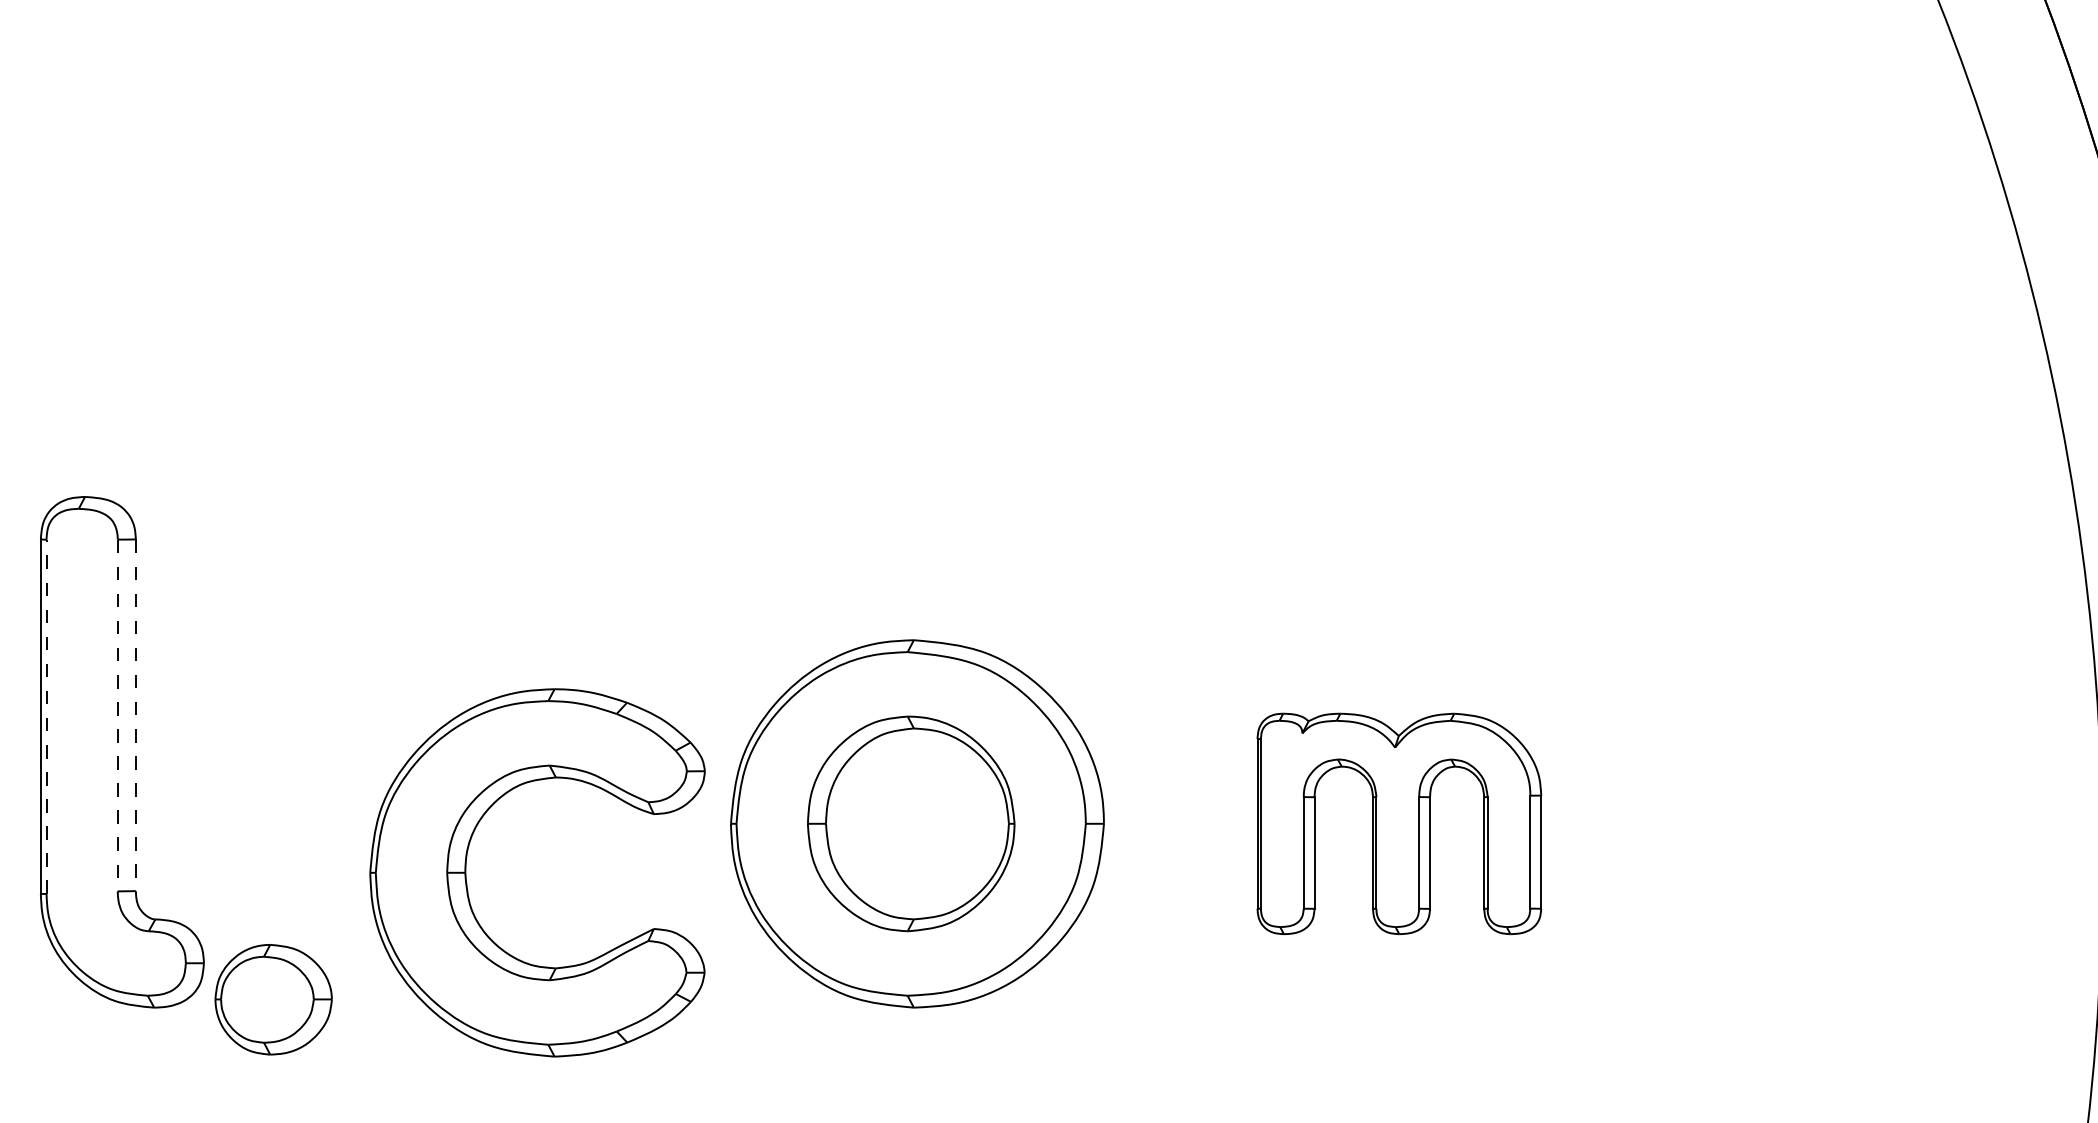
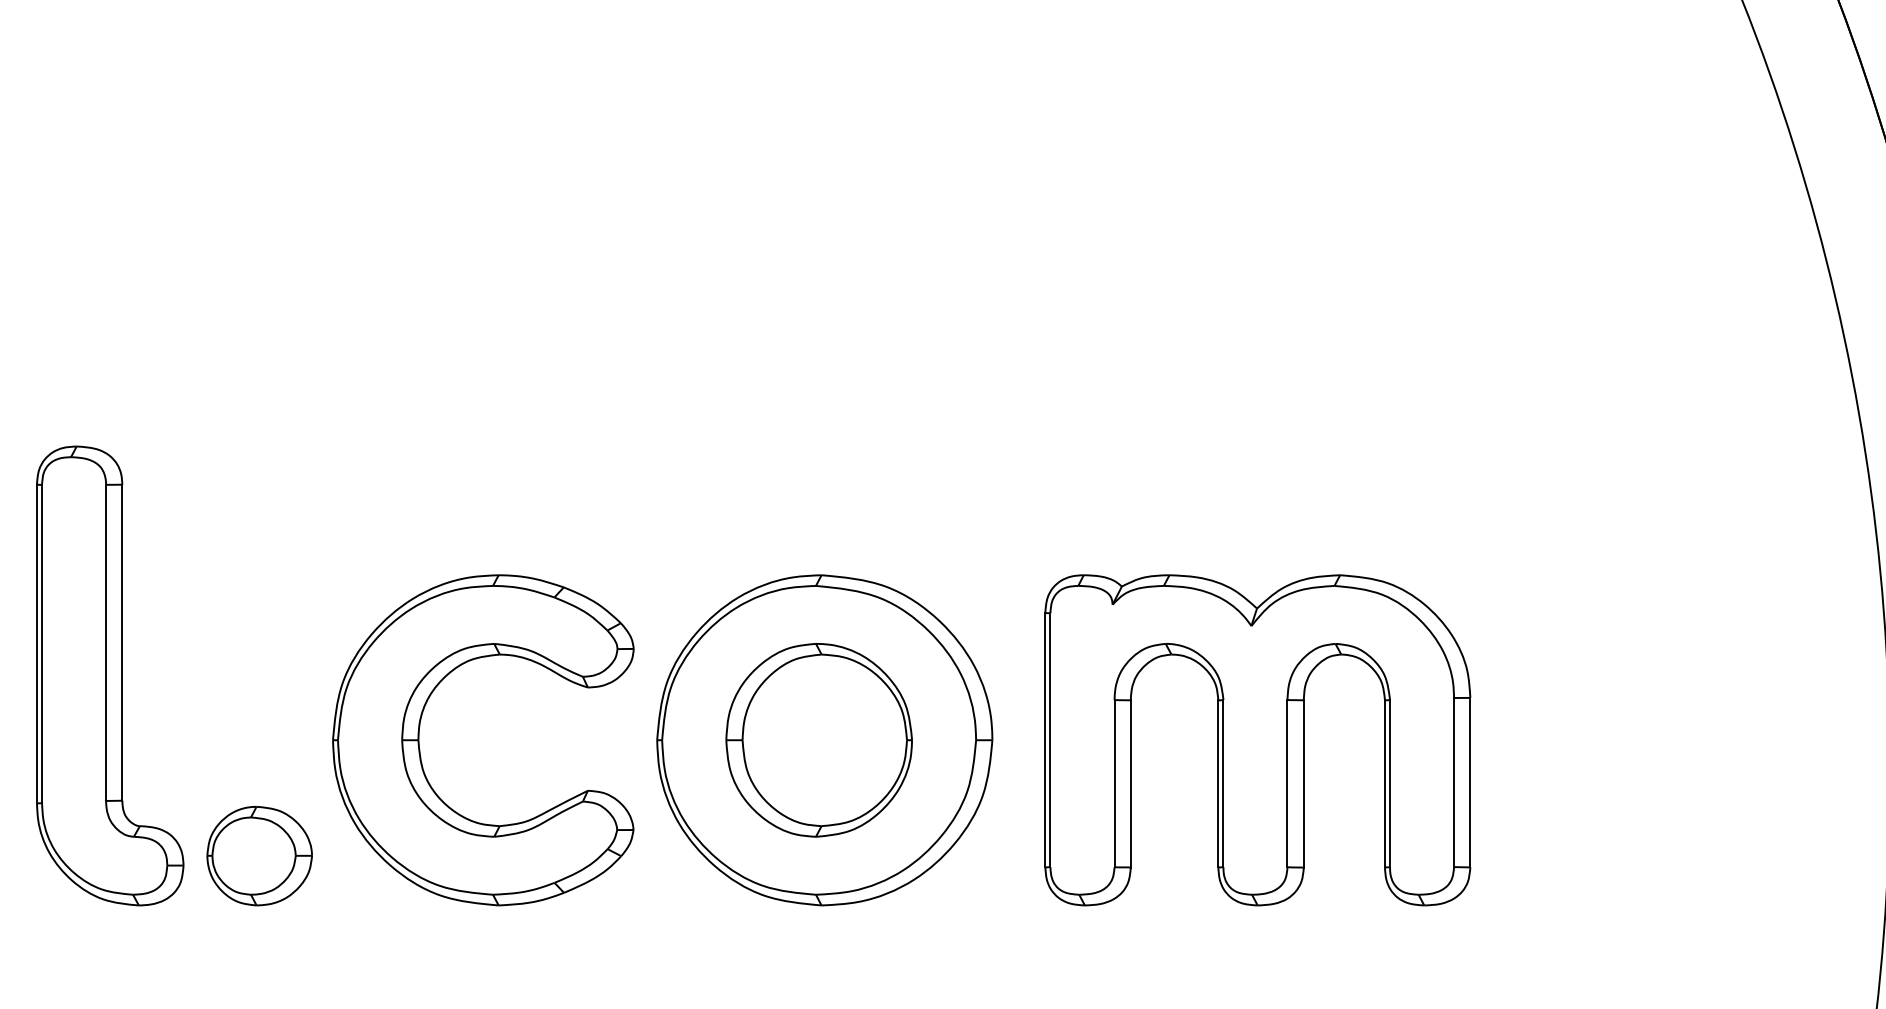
line: (117, 715) -> (105, 642), dashed -> solid
line: (135, 715) -> (122, 642), dashed -> solid
line: (46, 716) -> (42, 643), dashed -> solid
part: (1399, 823) -> (1257, 739), size x1.67
part: (467, 883) -> (420, 749), moved
part: (273, 999) -> (259, 855), moved

